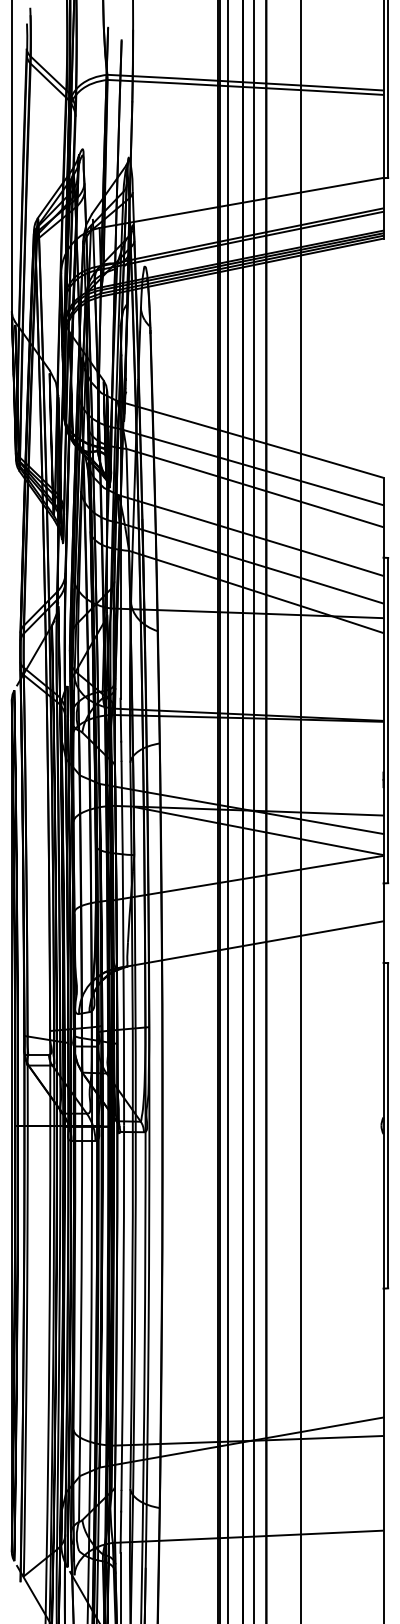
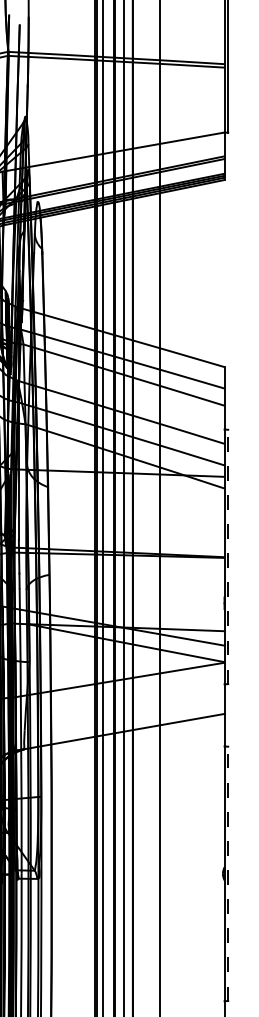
line: (388, 720) -> (228, 556), solid -> dashed
line: (388, 1125) -> (228, 873), solid -> dashed

